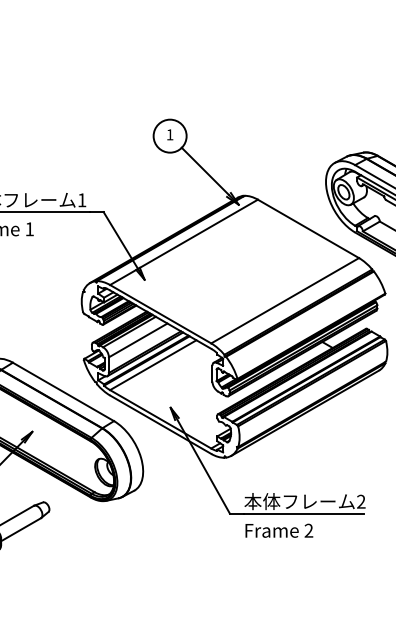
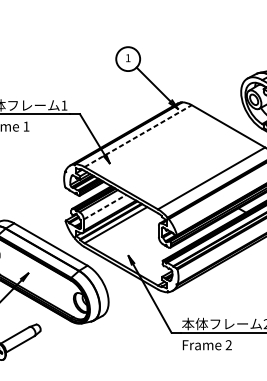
line: (184, 242) -> (138, 136), solid -> dashed
line: (138, 340) -> (105, 207), solid -> dashed

